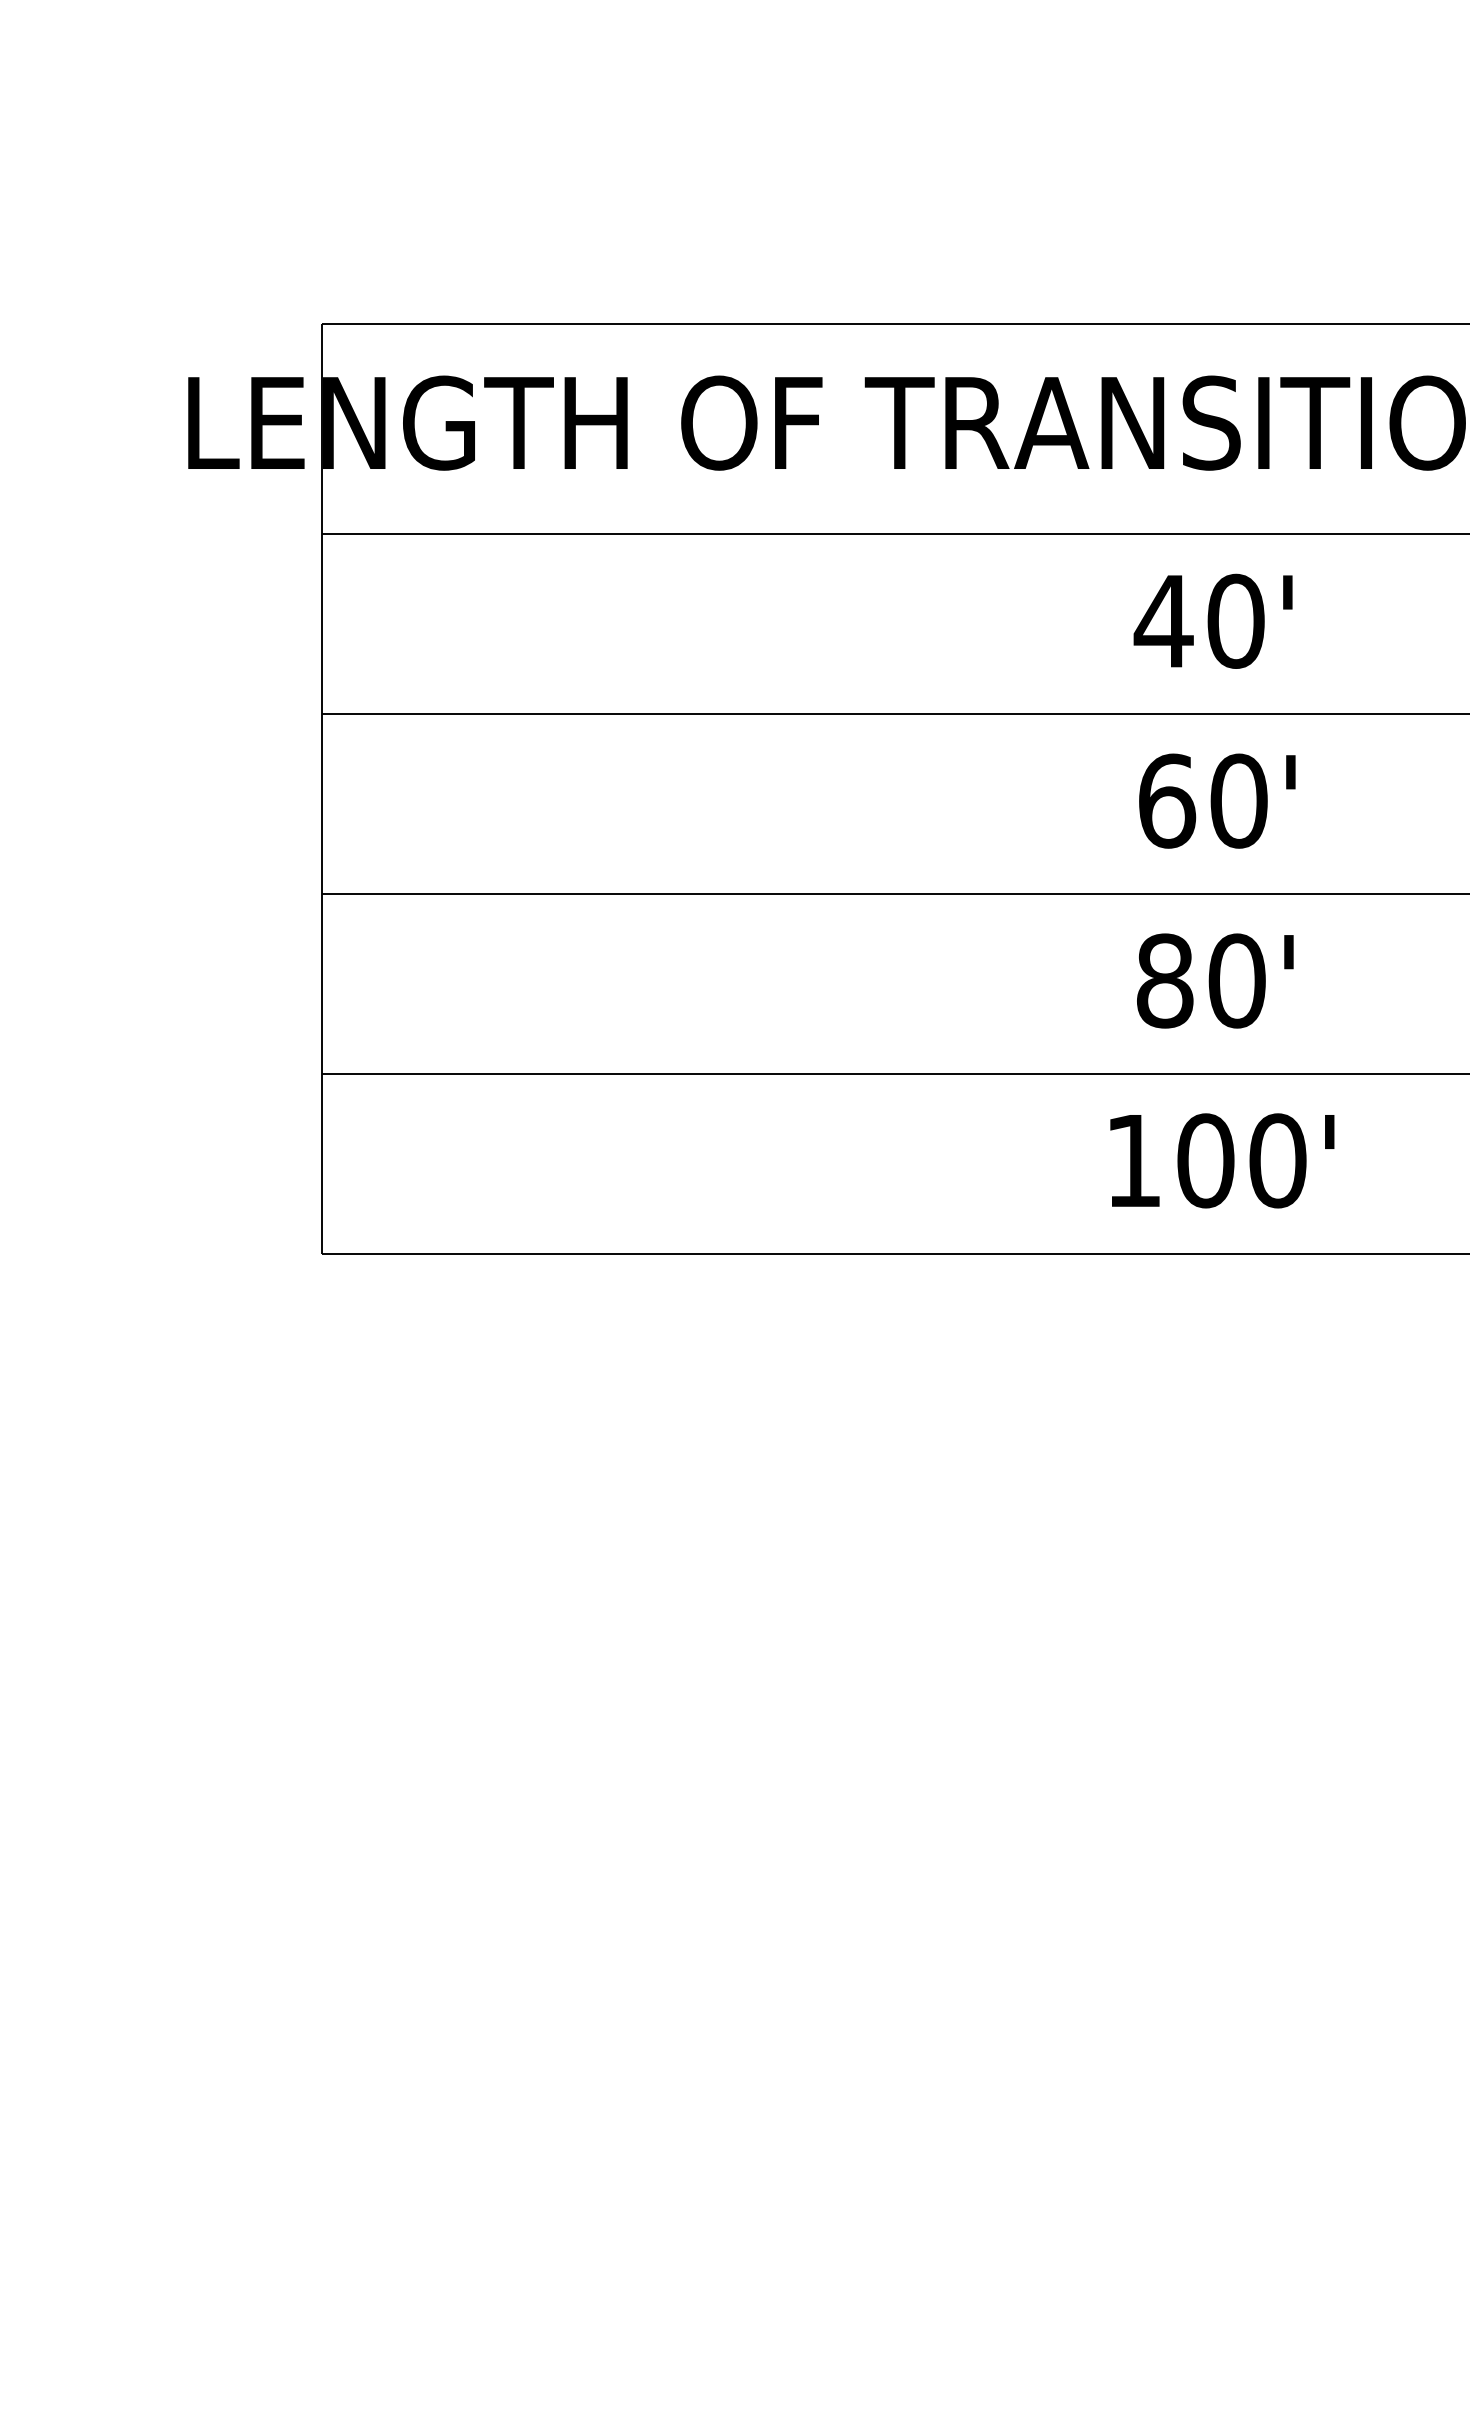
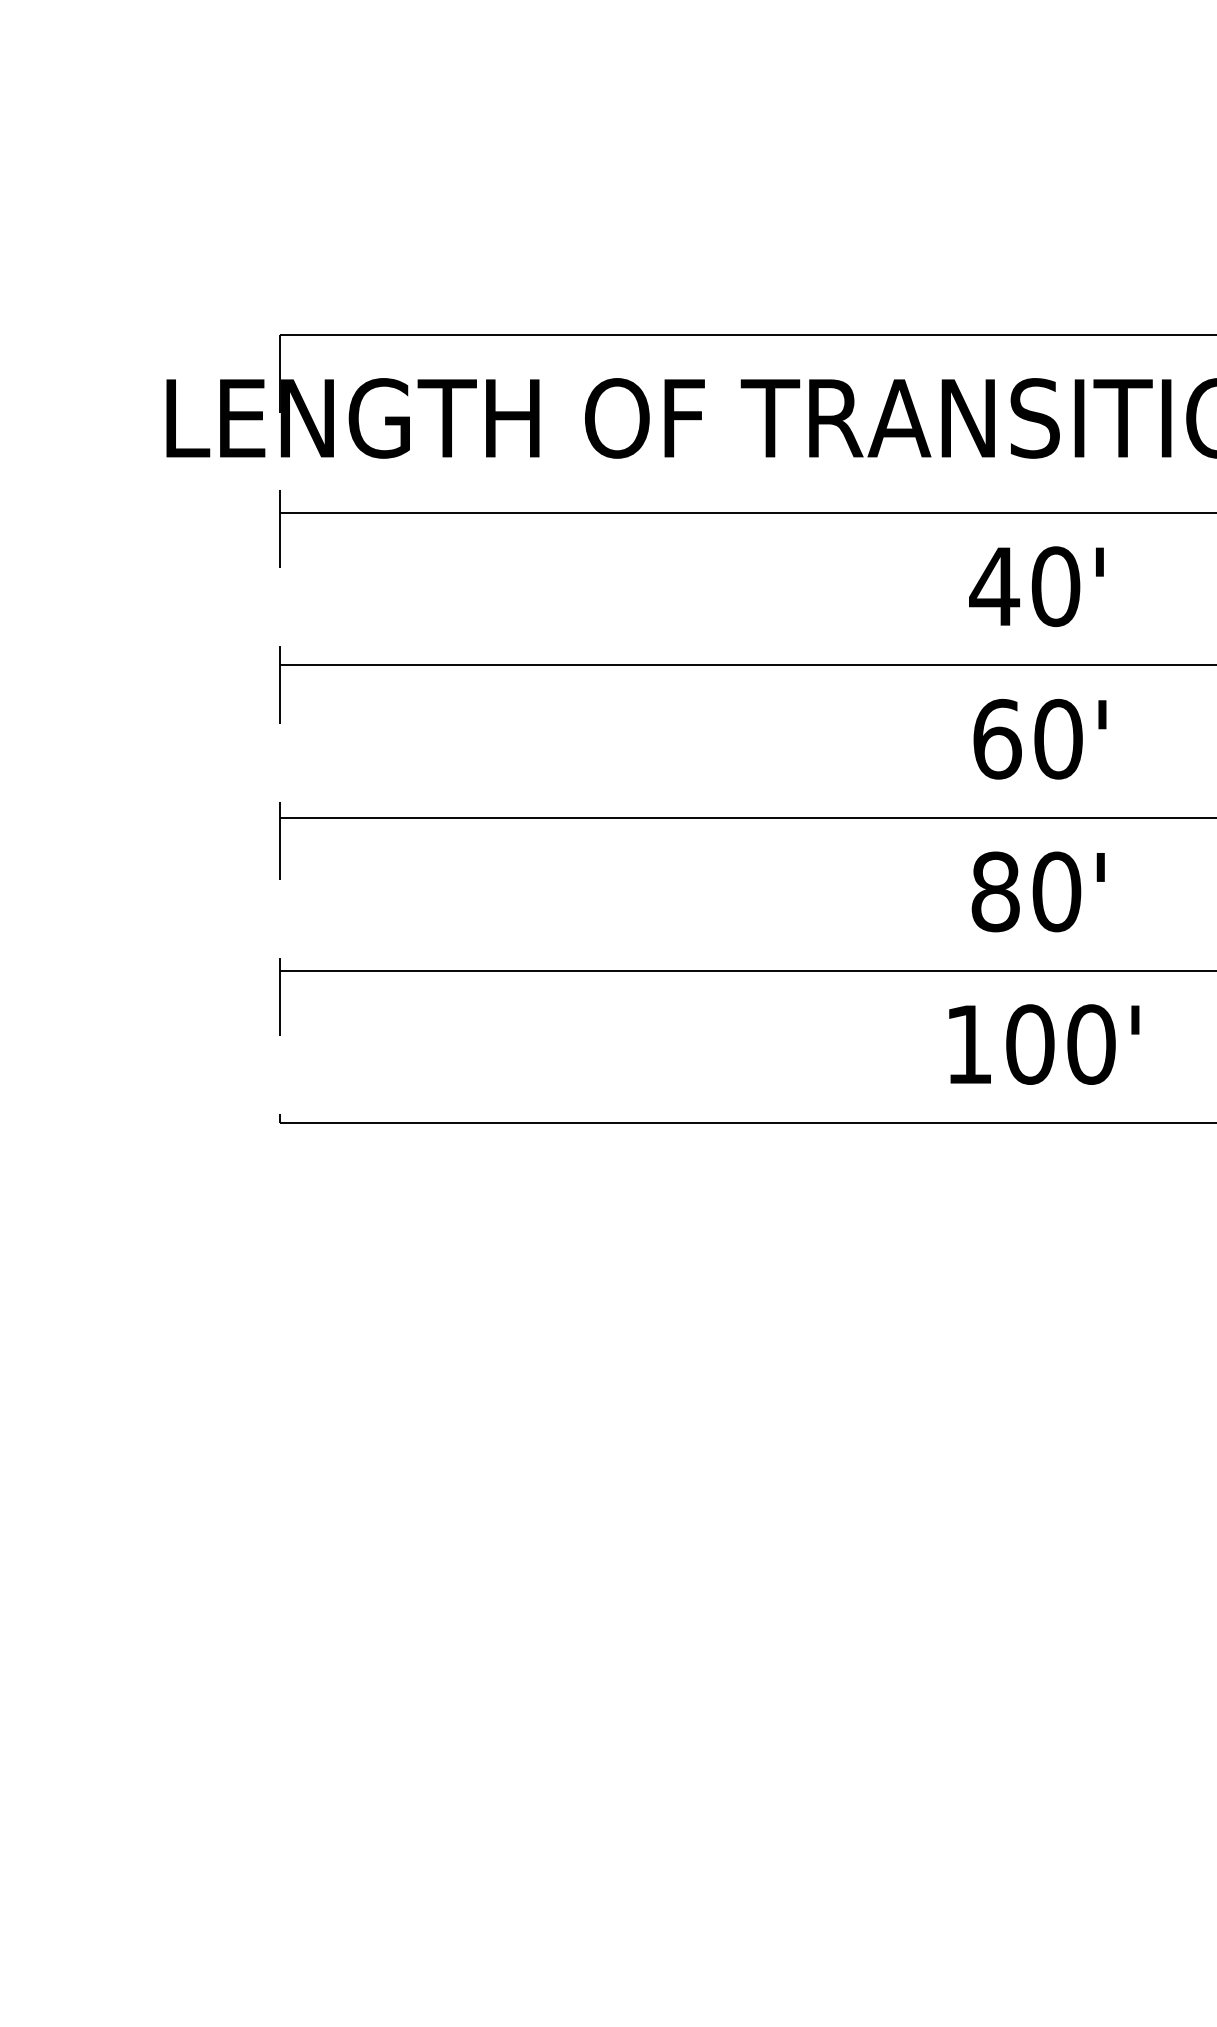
line: (322, 788) -> (280, 728), solid -> dashed

